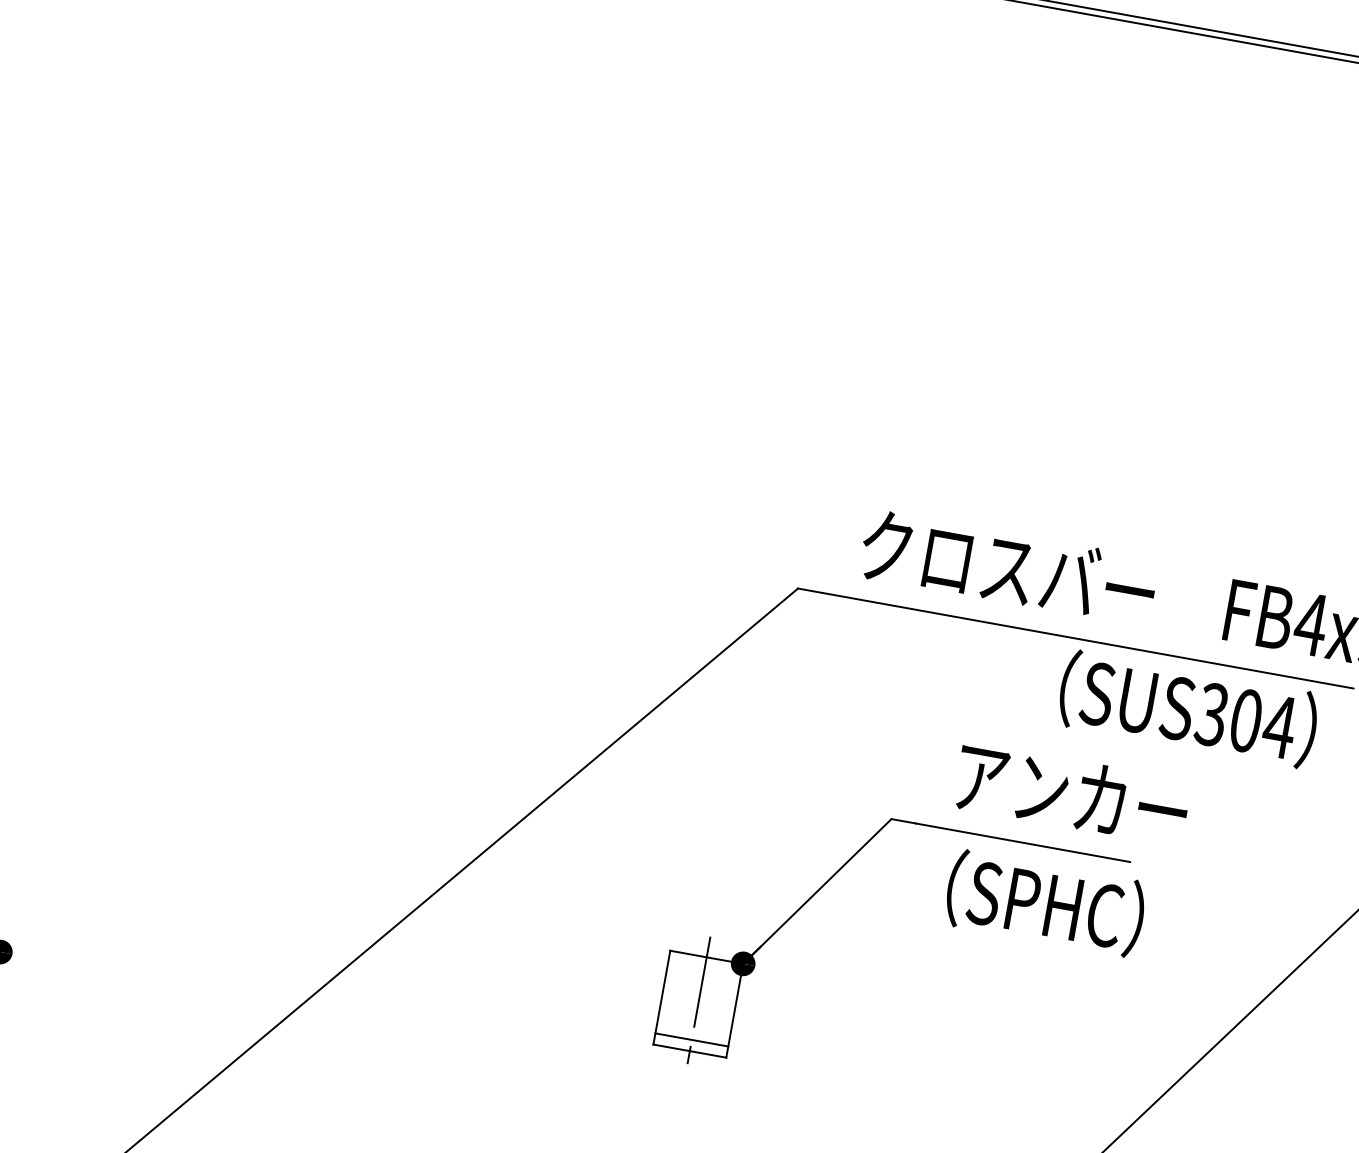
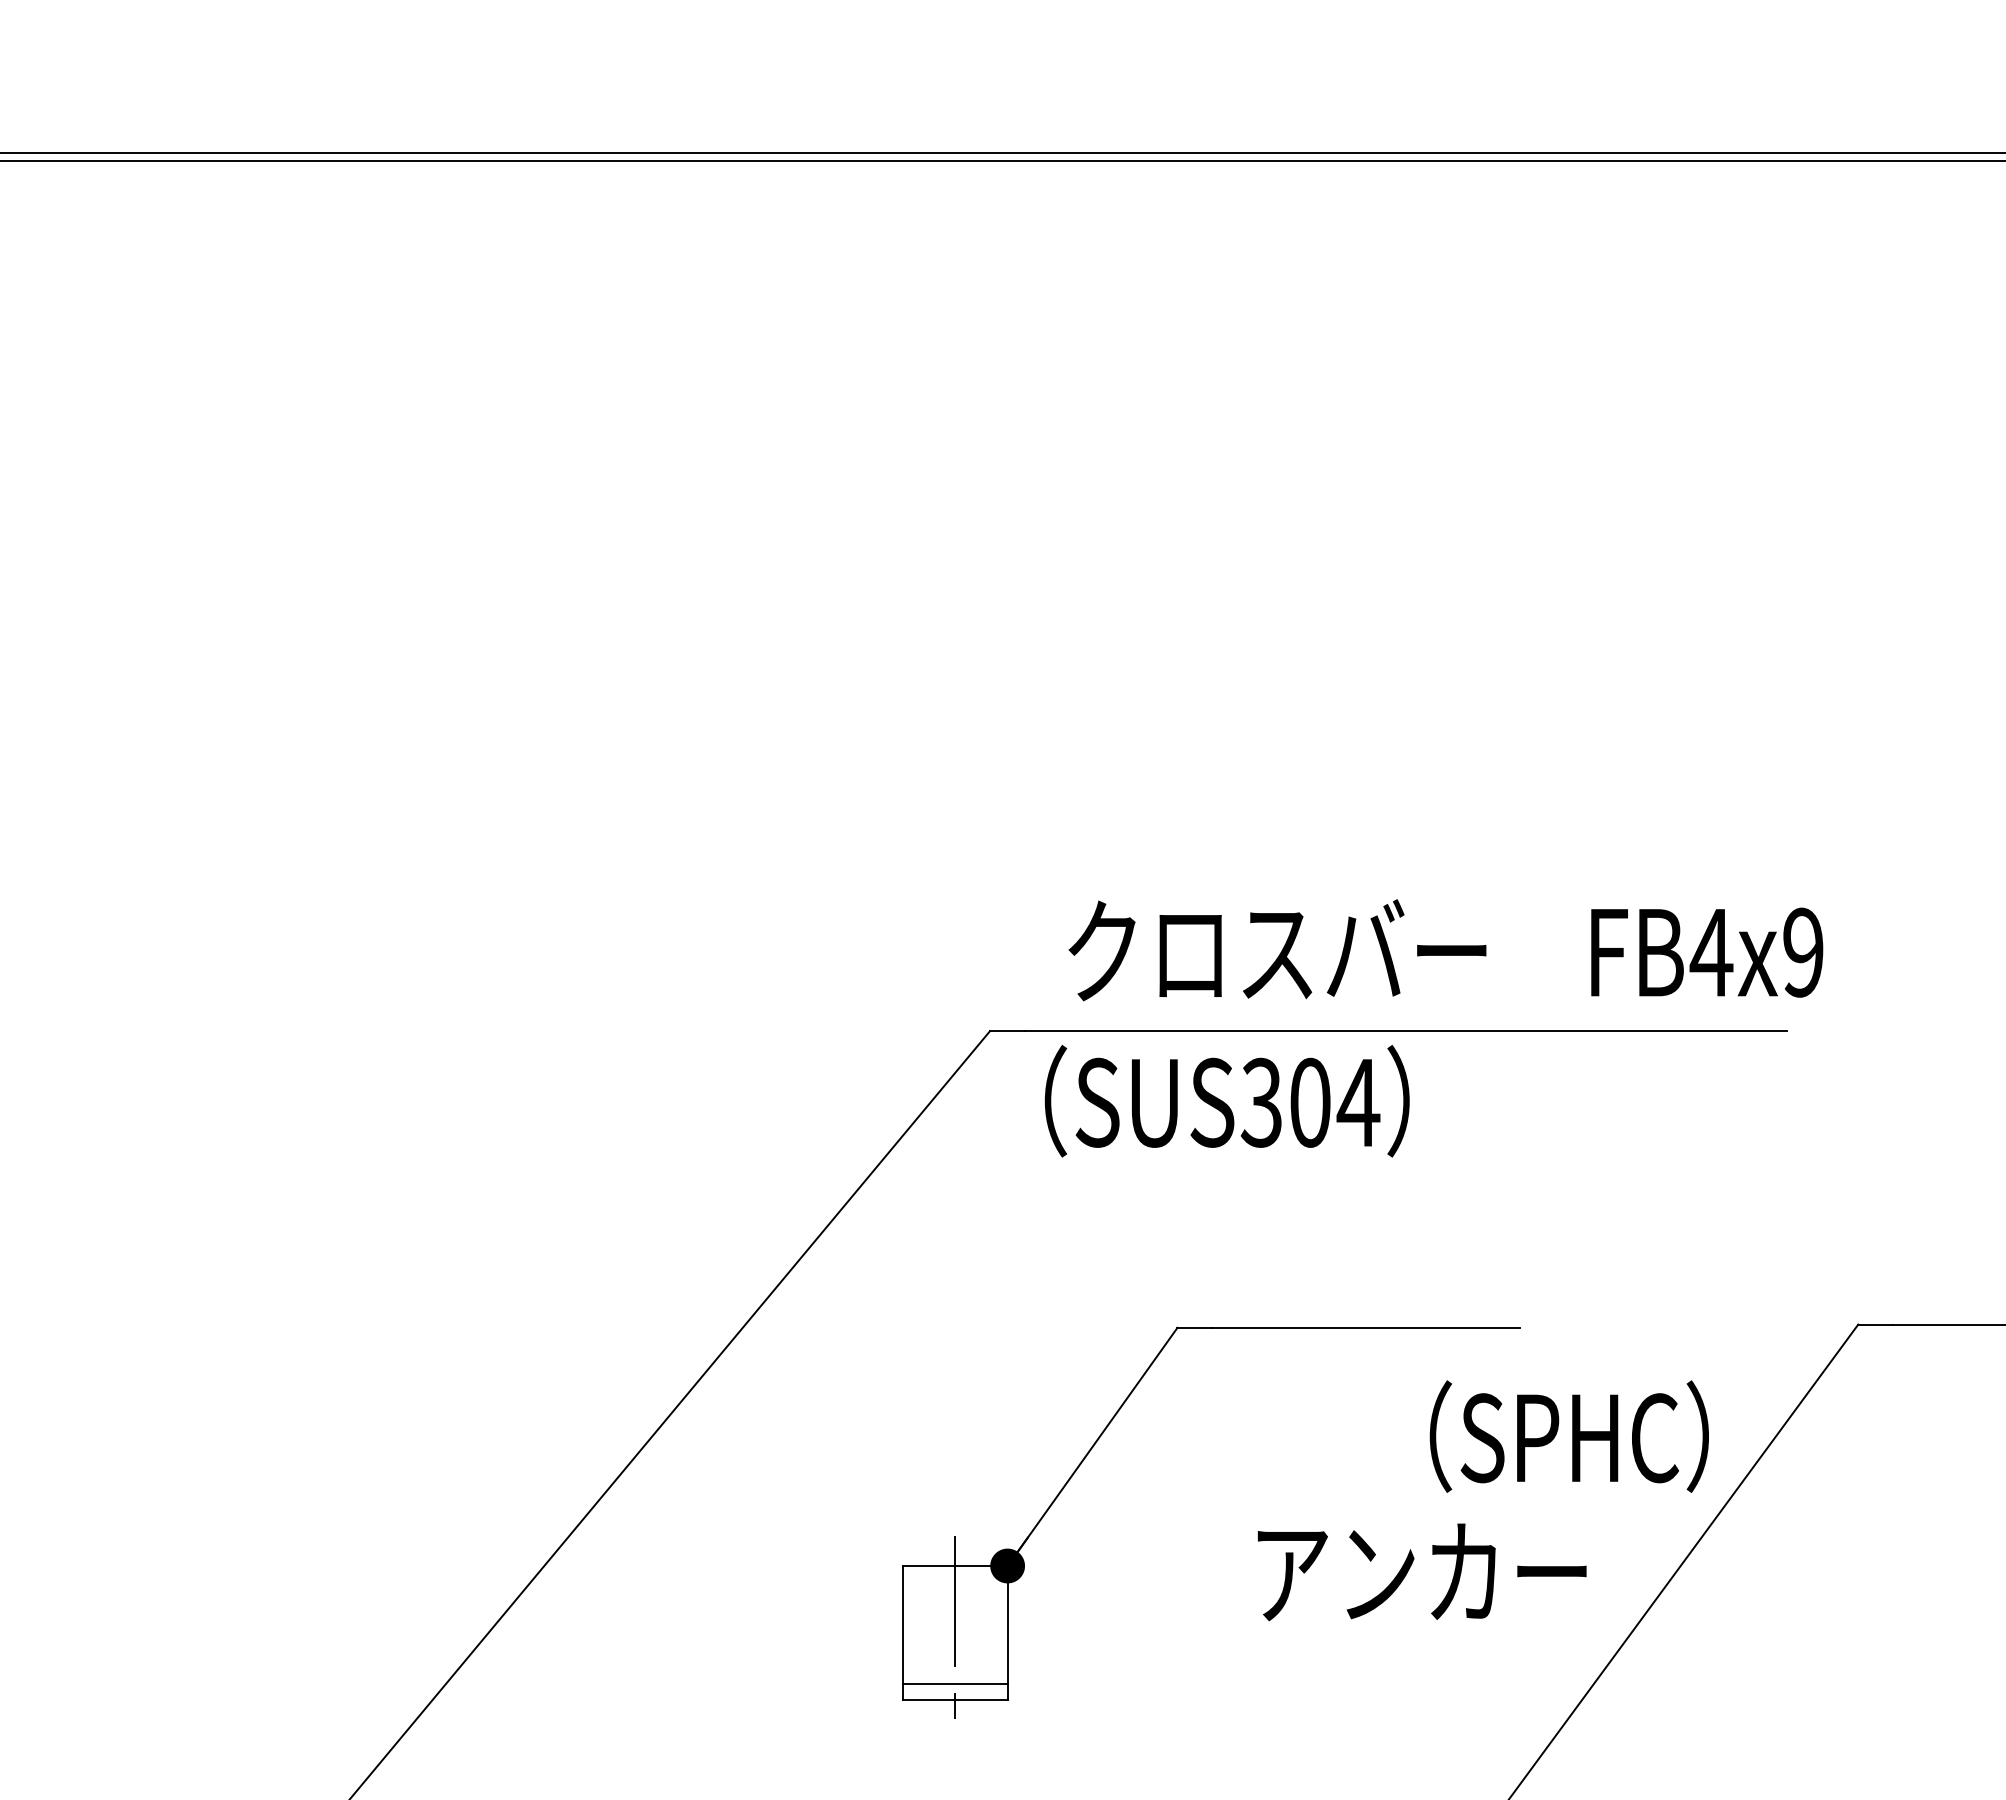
text: (1187, 709) -> (1226, 1101), moved
text: (1072, 794) -> (1422, 1572), moved
text: (1044, 903) -> (1568, 1436), moved

